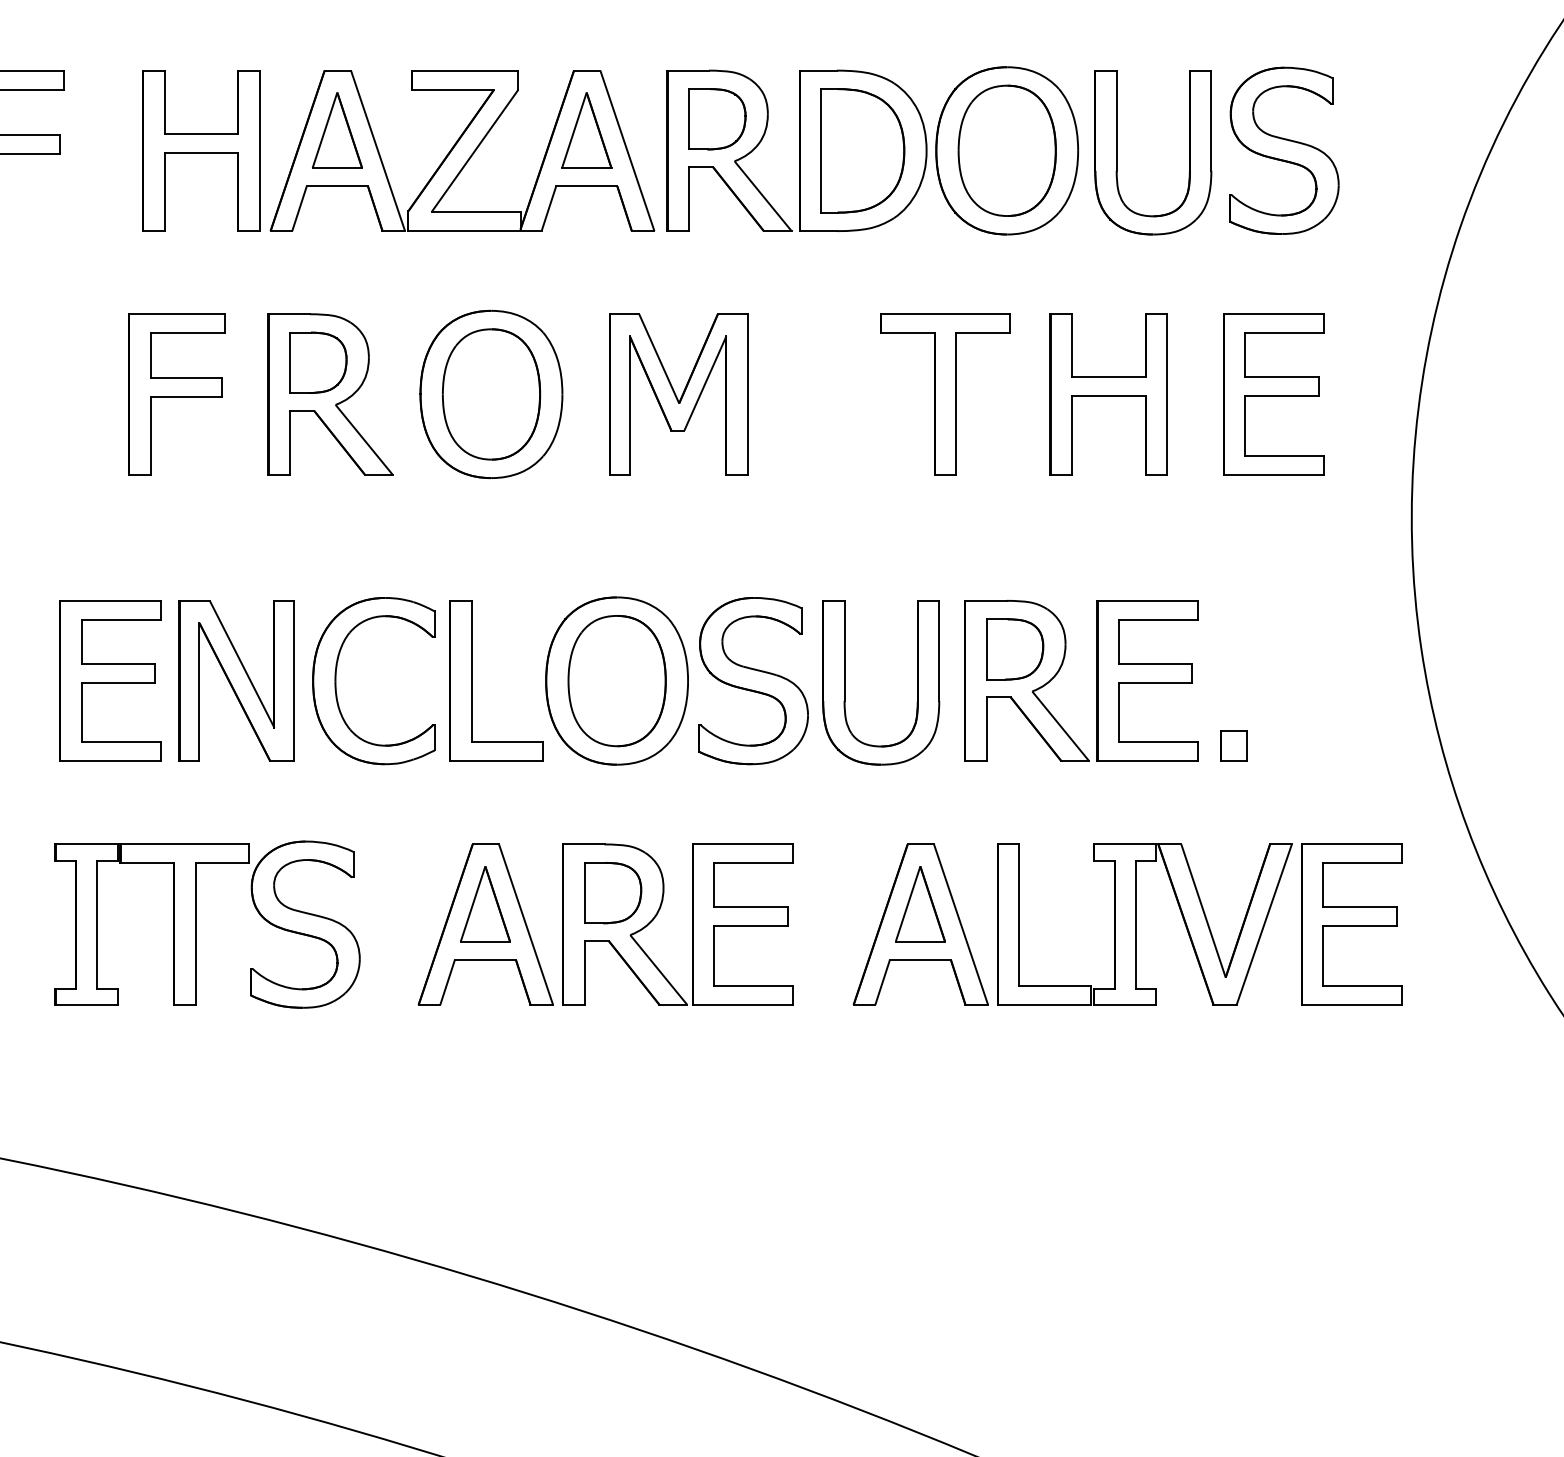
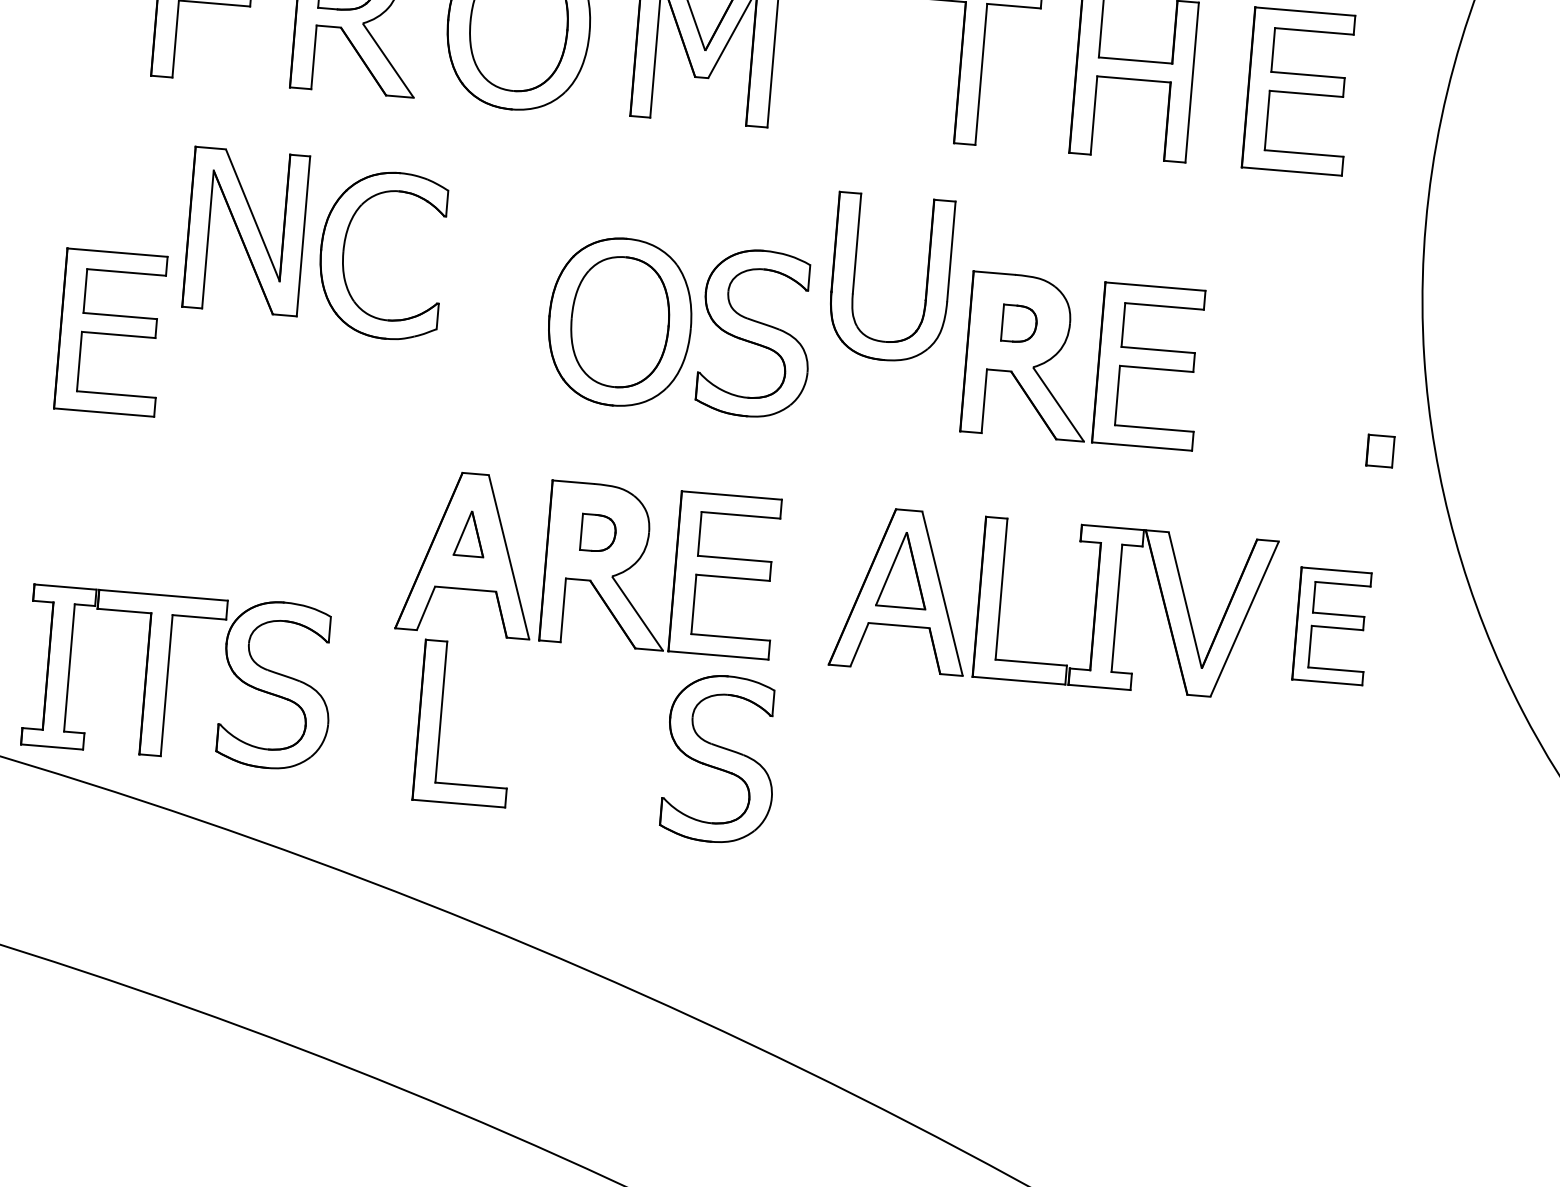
part: (1015, 649) -> (1019, 324), size x0.6
part: (110, 680) -> (110, 332), moved
part: (236, 680) -> (245, 230), moved
part: (472, 680) -> (441, 721), moved
part: (336, 681) -> (344, 252), moved
part: (845, 682) -> (855, 275), moved
part: (1233, 745) -> (1380, 450), moved
part: (613, 893) -> (598, 533), size x0.6
part: (485, 904) -> (470, 533), size x0.6
part: (196, 924) -> (168, 676), moved
part: (1351, 924) -> (1331, 626), size x0.7
part: (753, 1108) -> (720, 759), added

